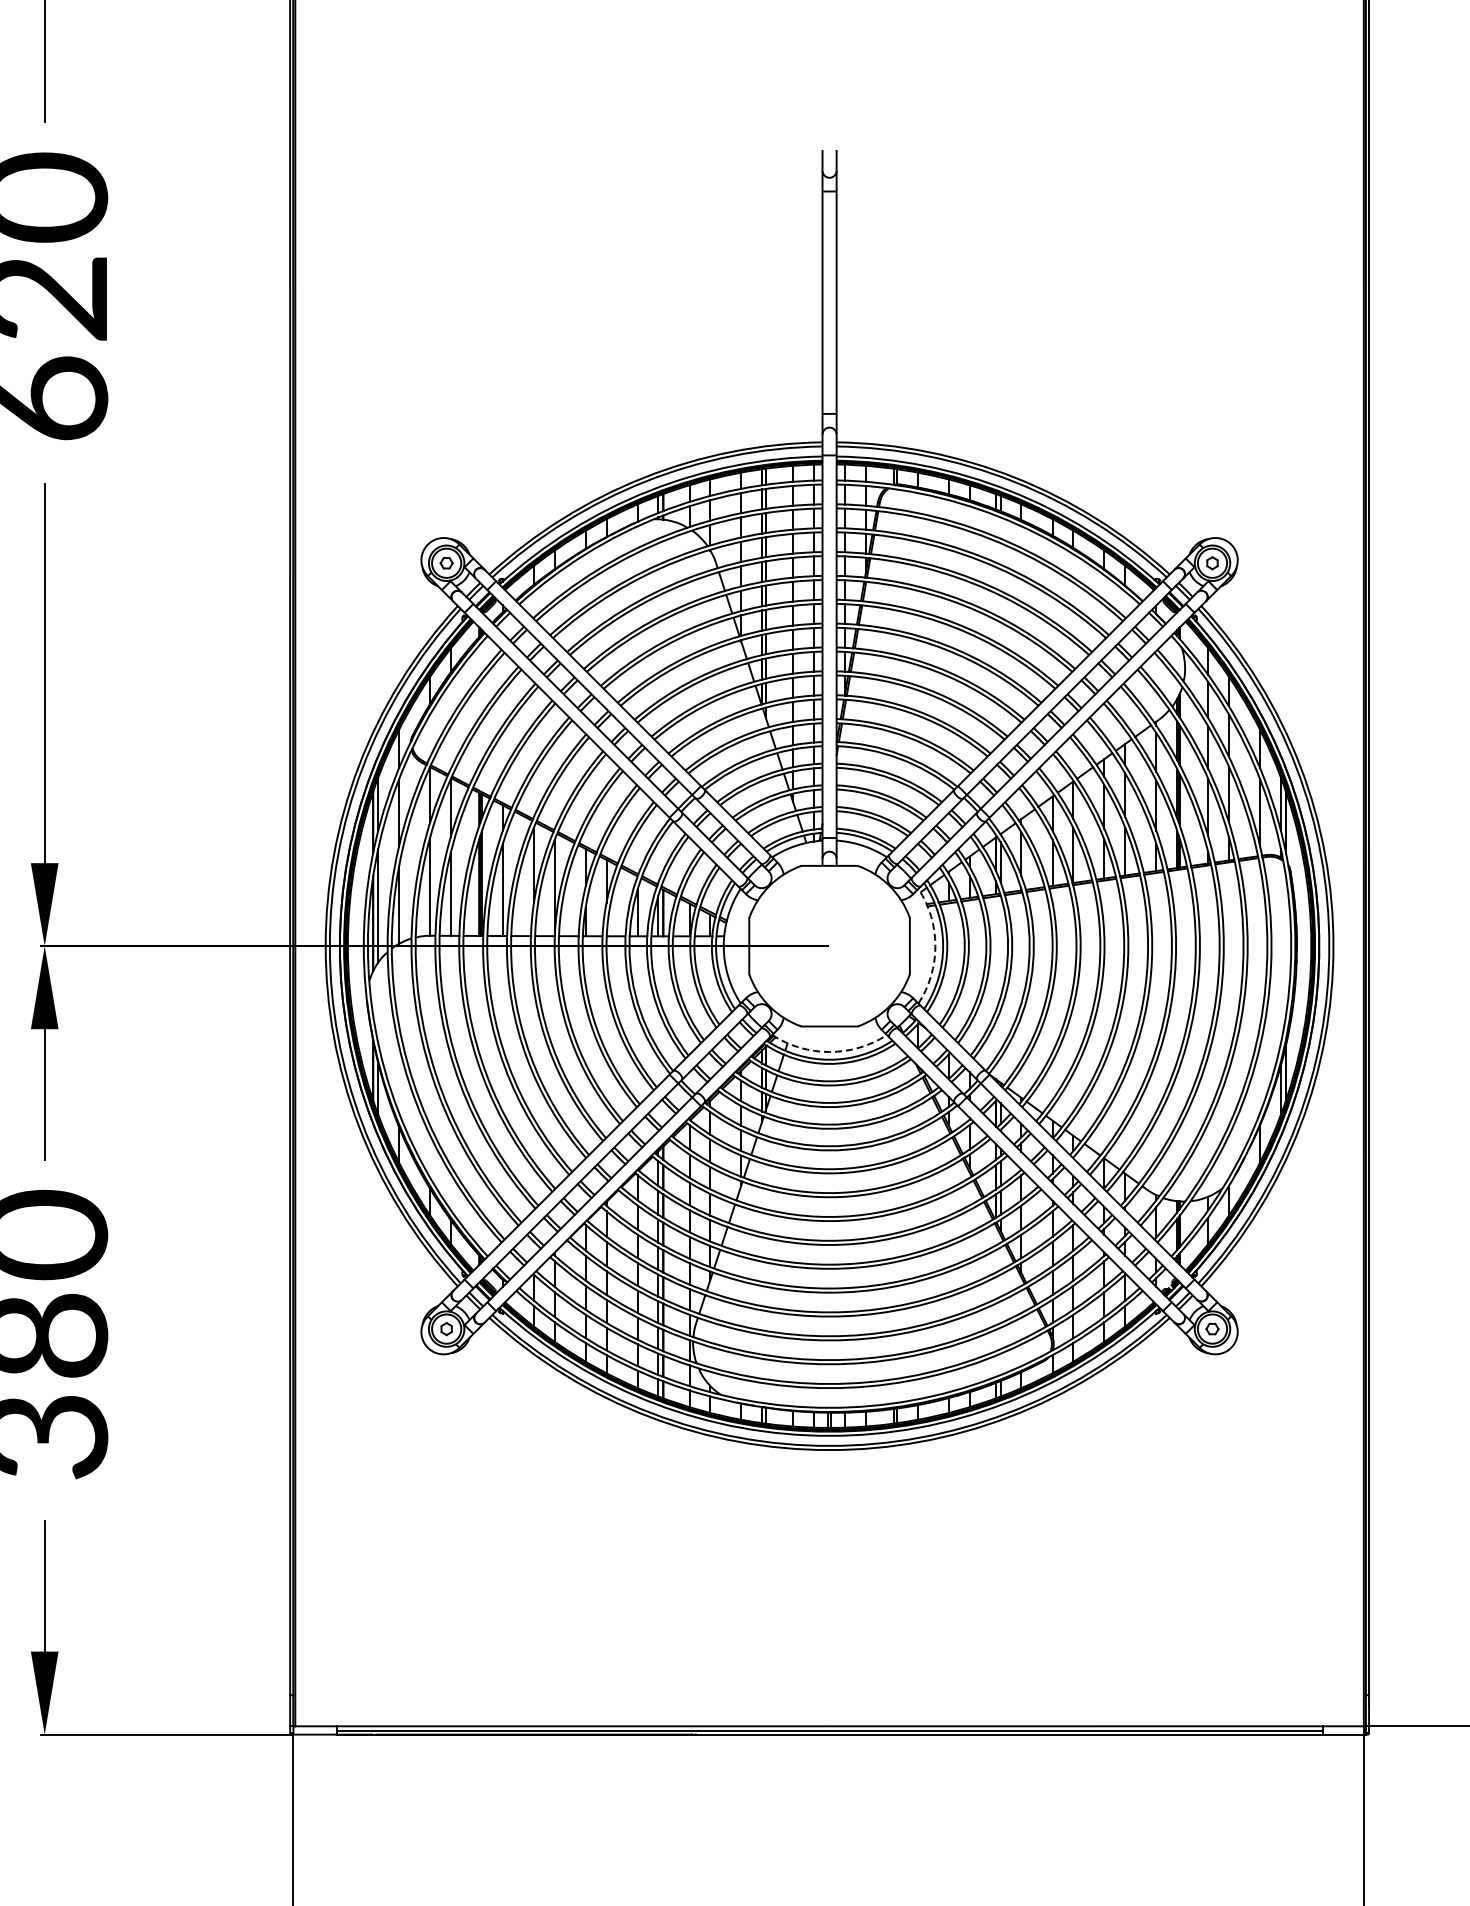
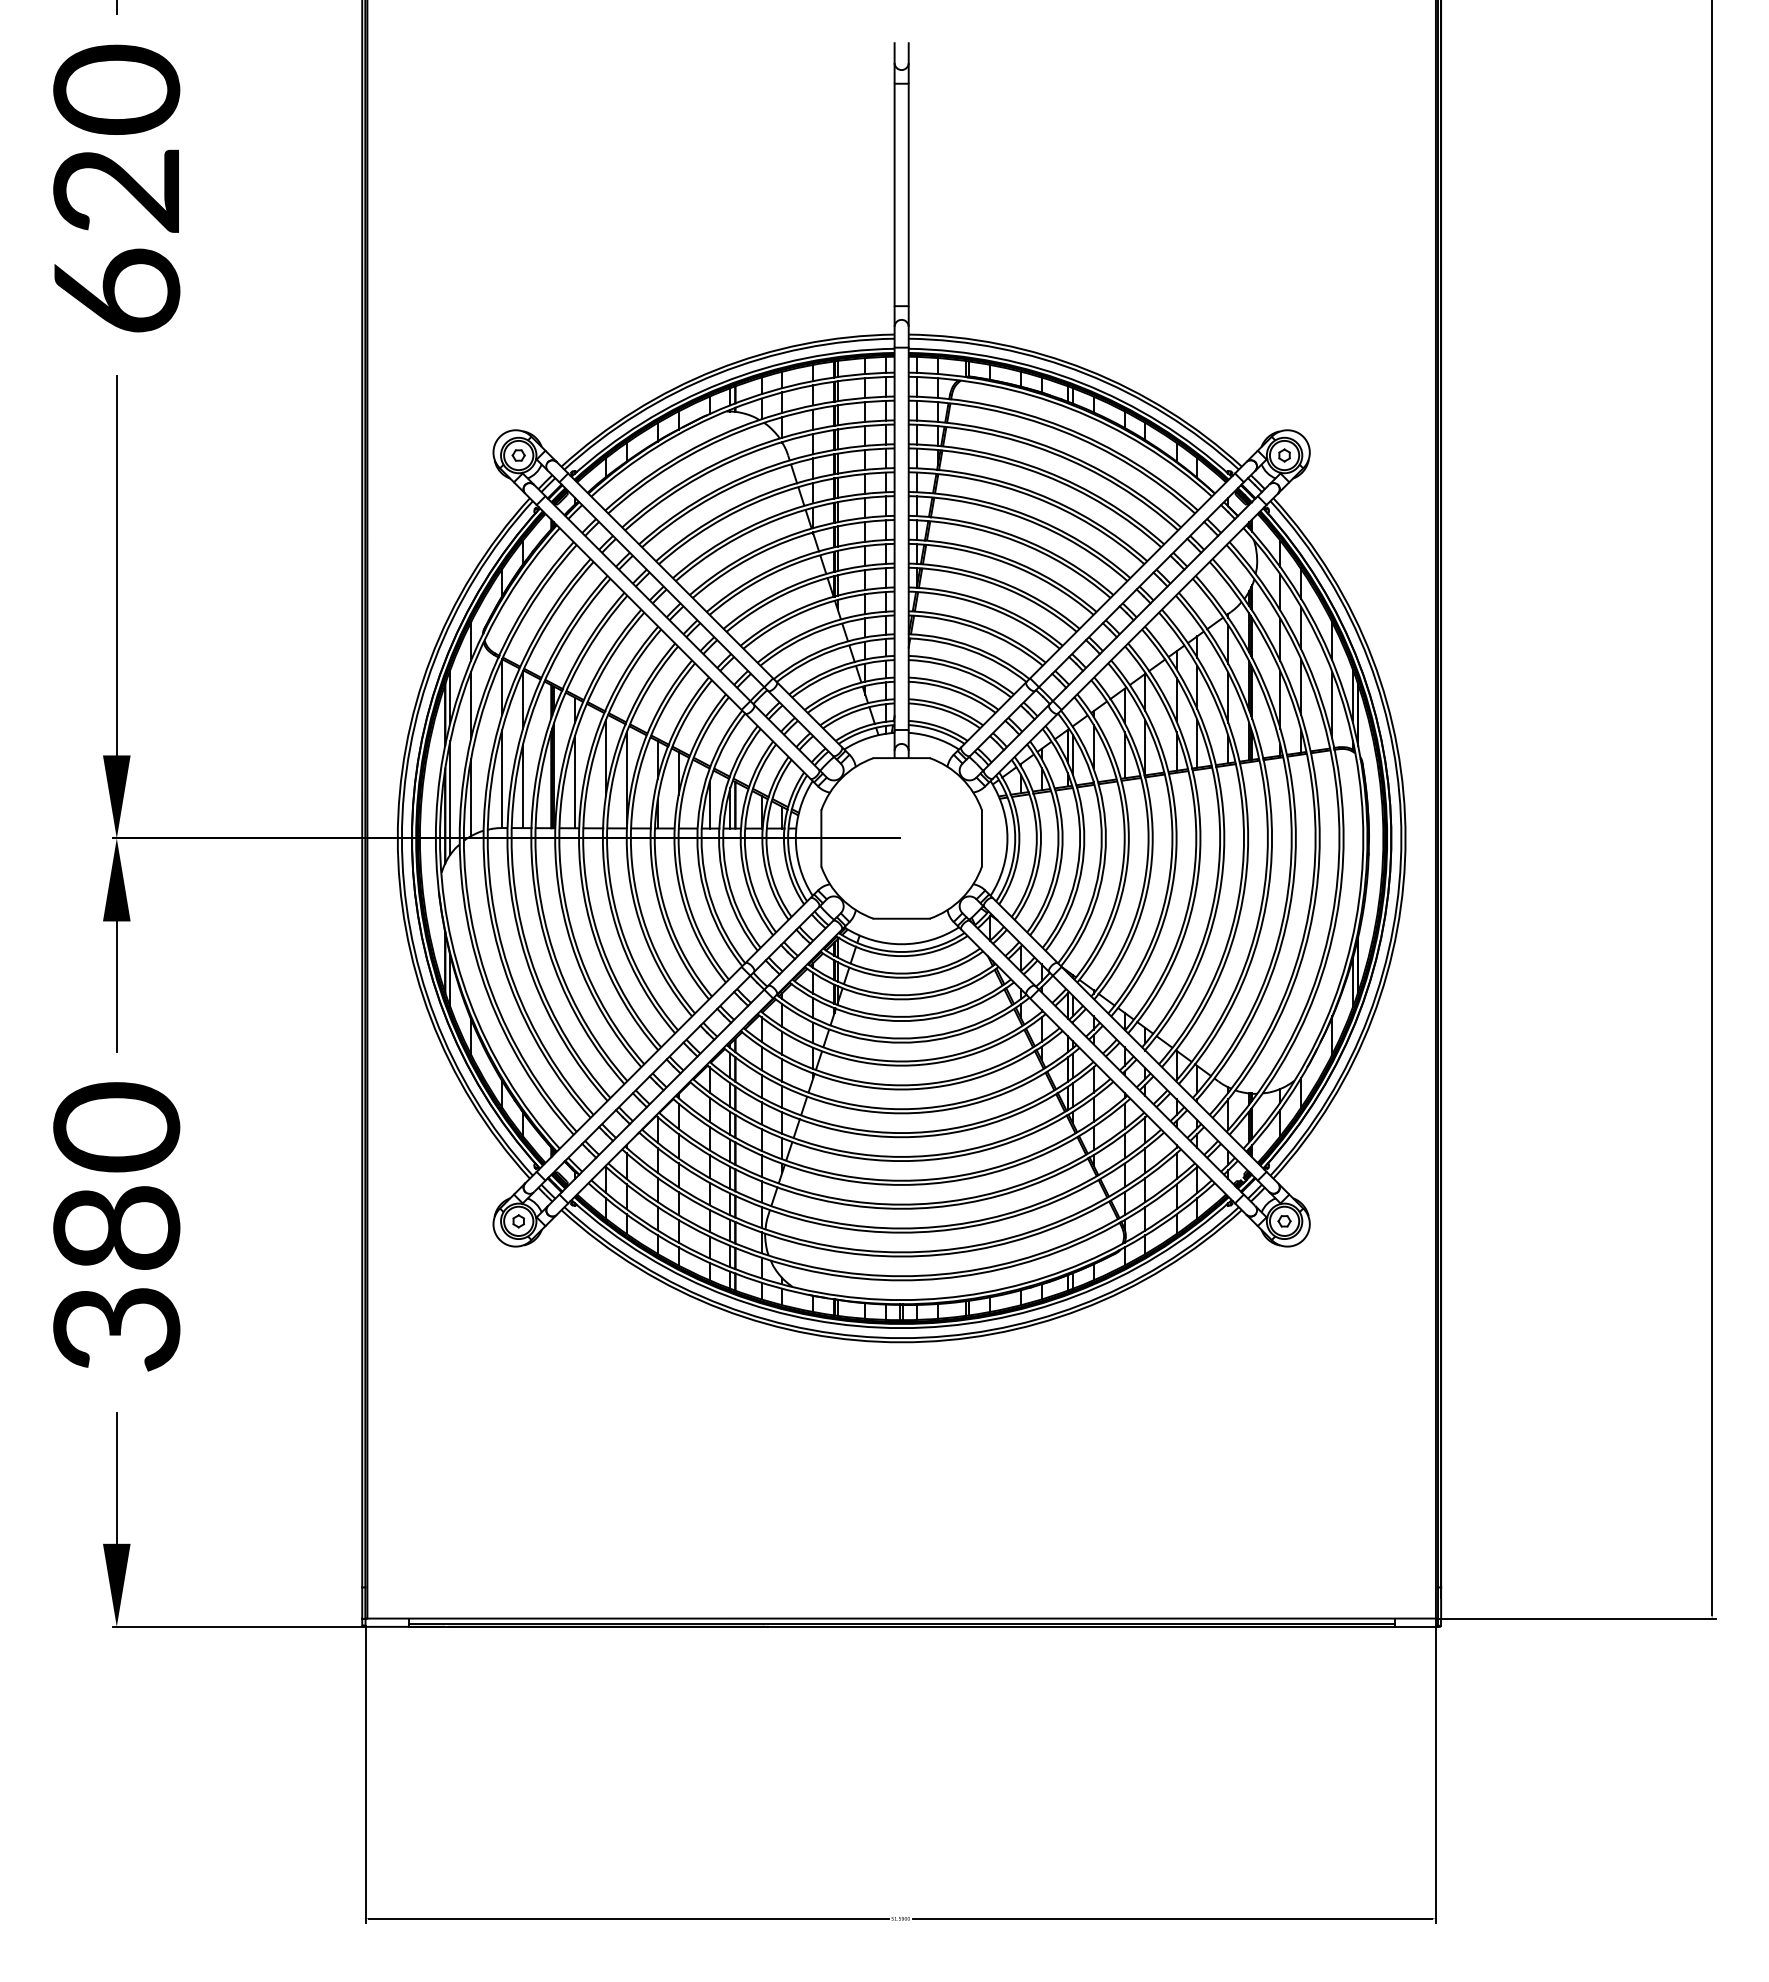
arc: (935, 946) -> (1007, 838), dashed -> solid
arc: (829, 1052) -> (901, 944), dashed -> solid

